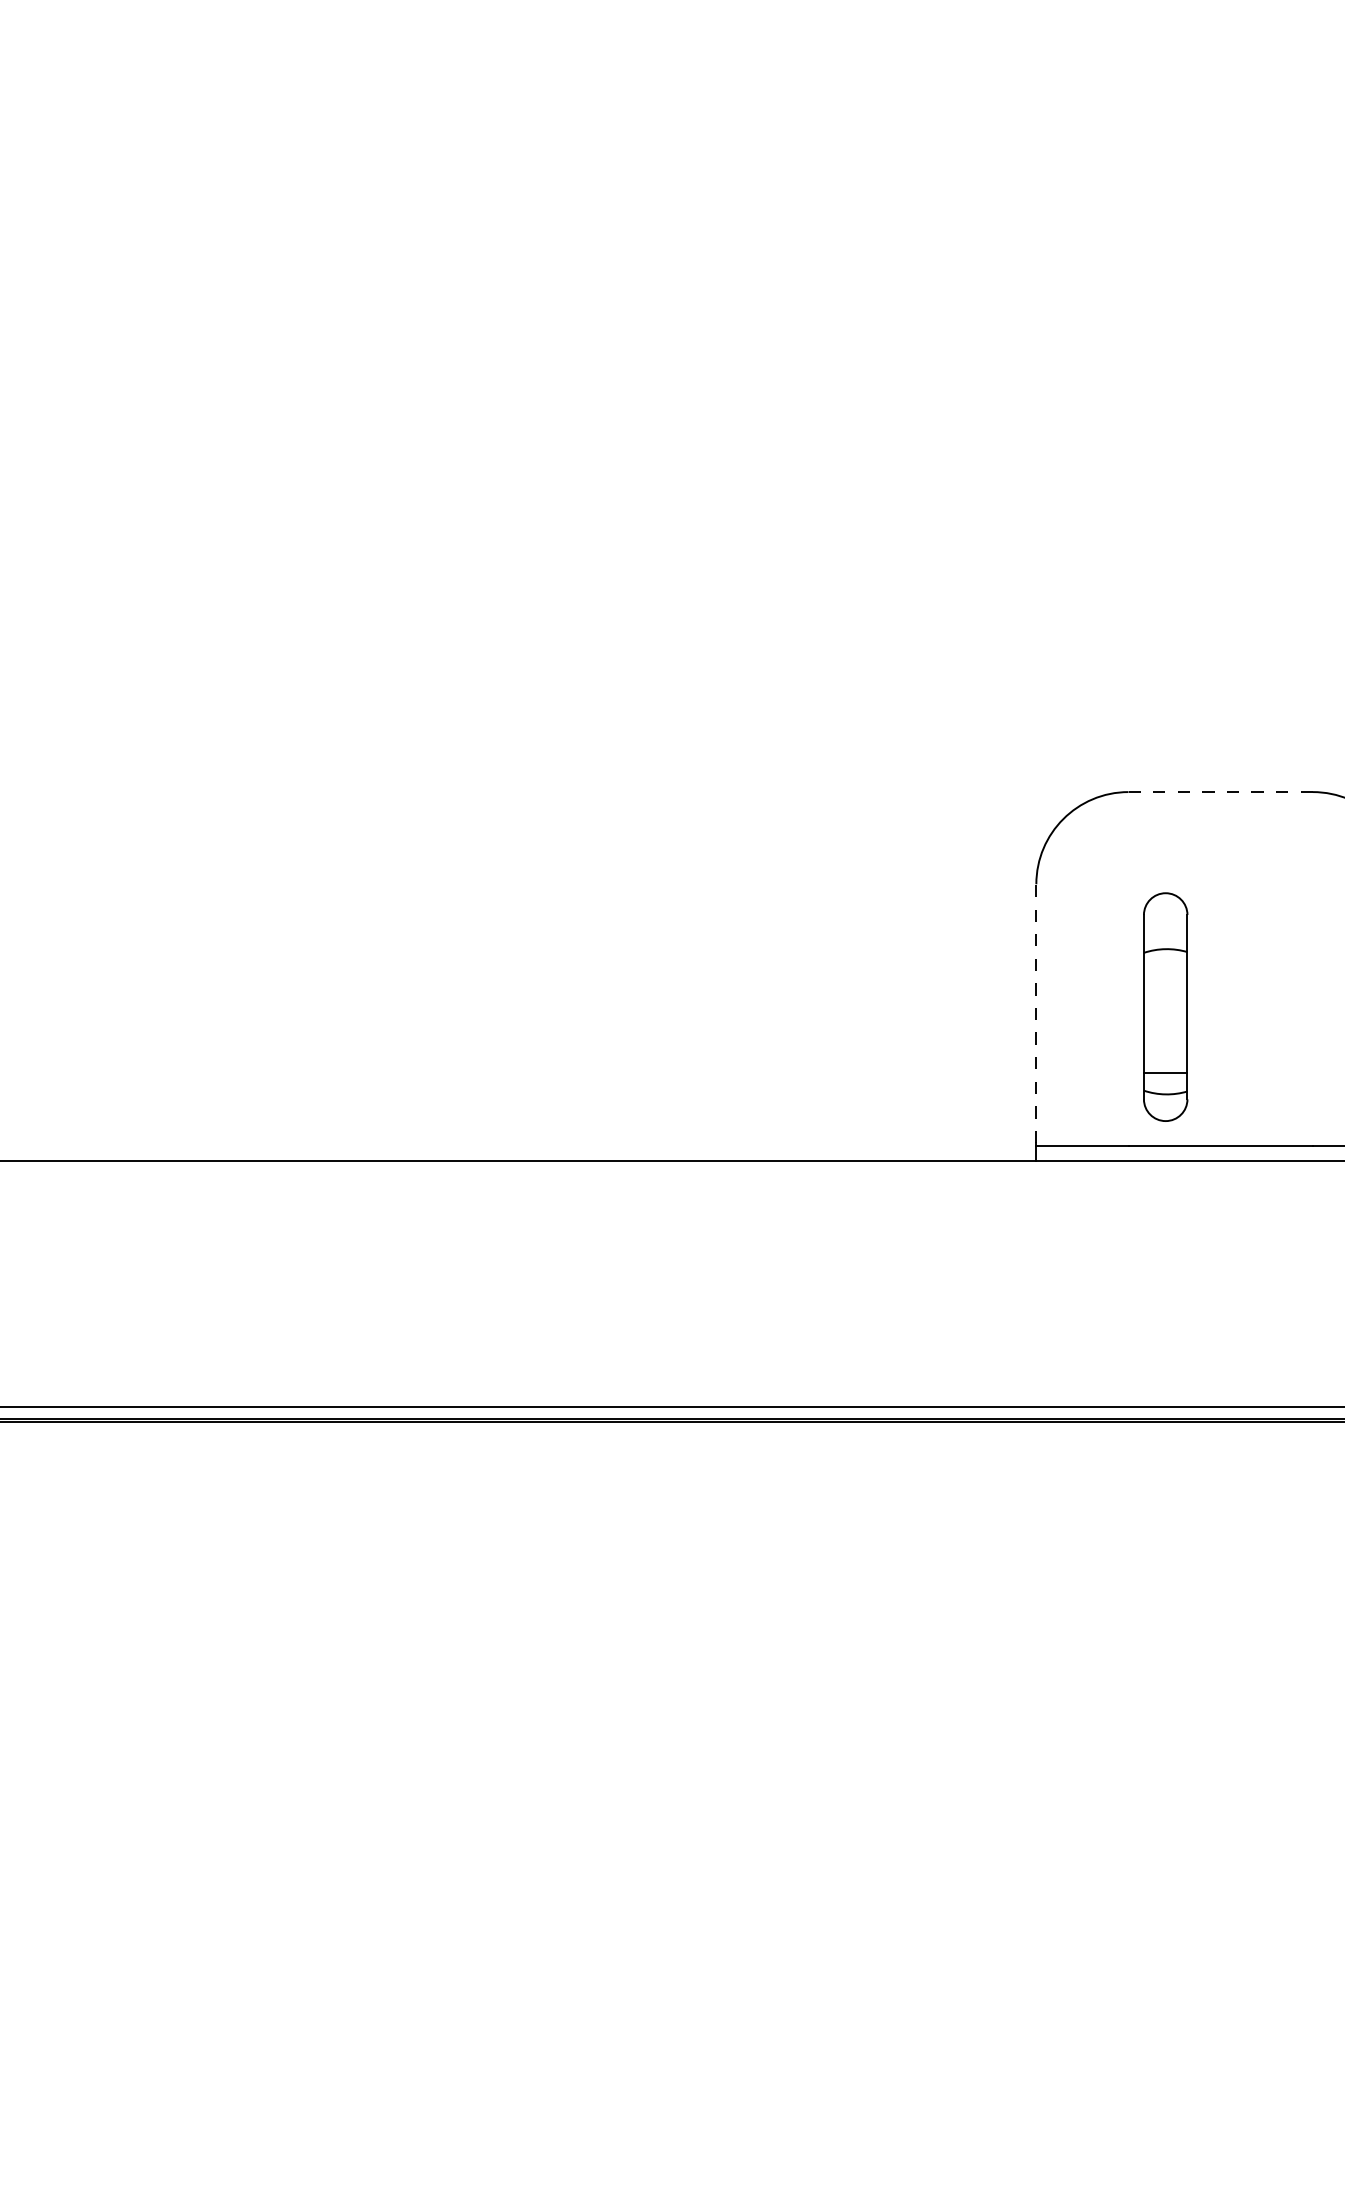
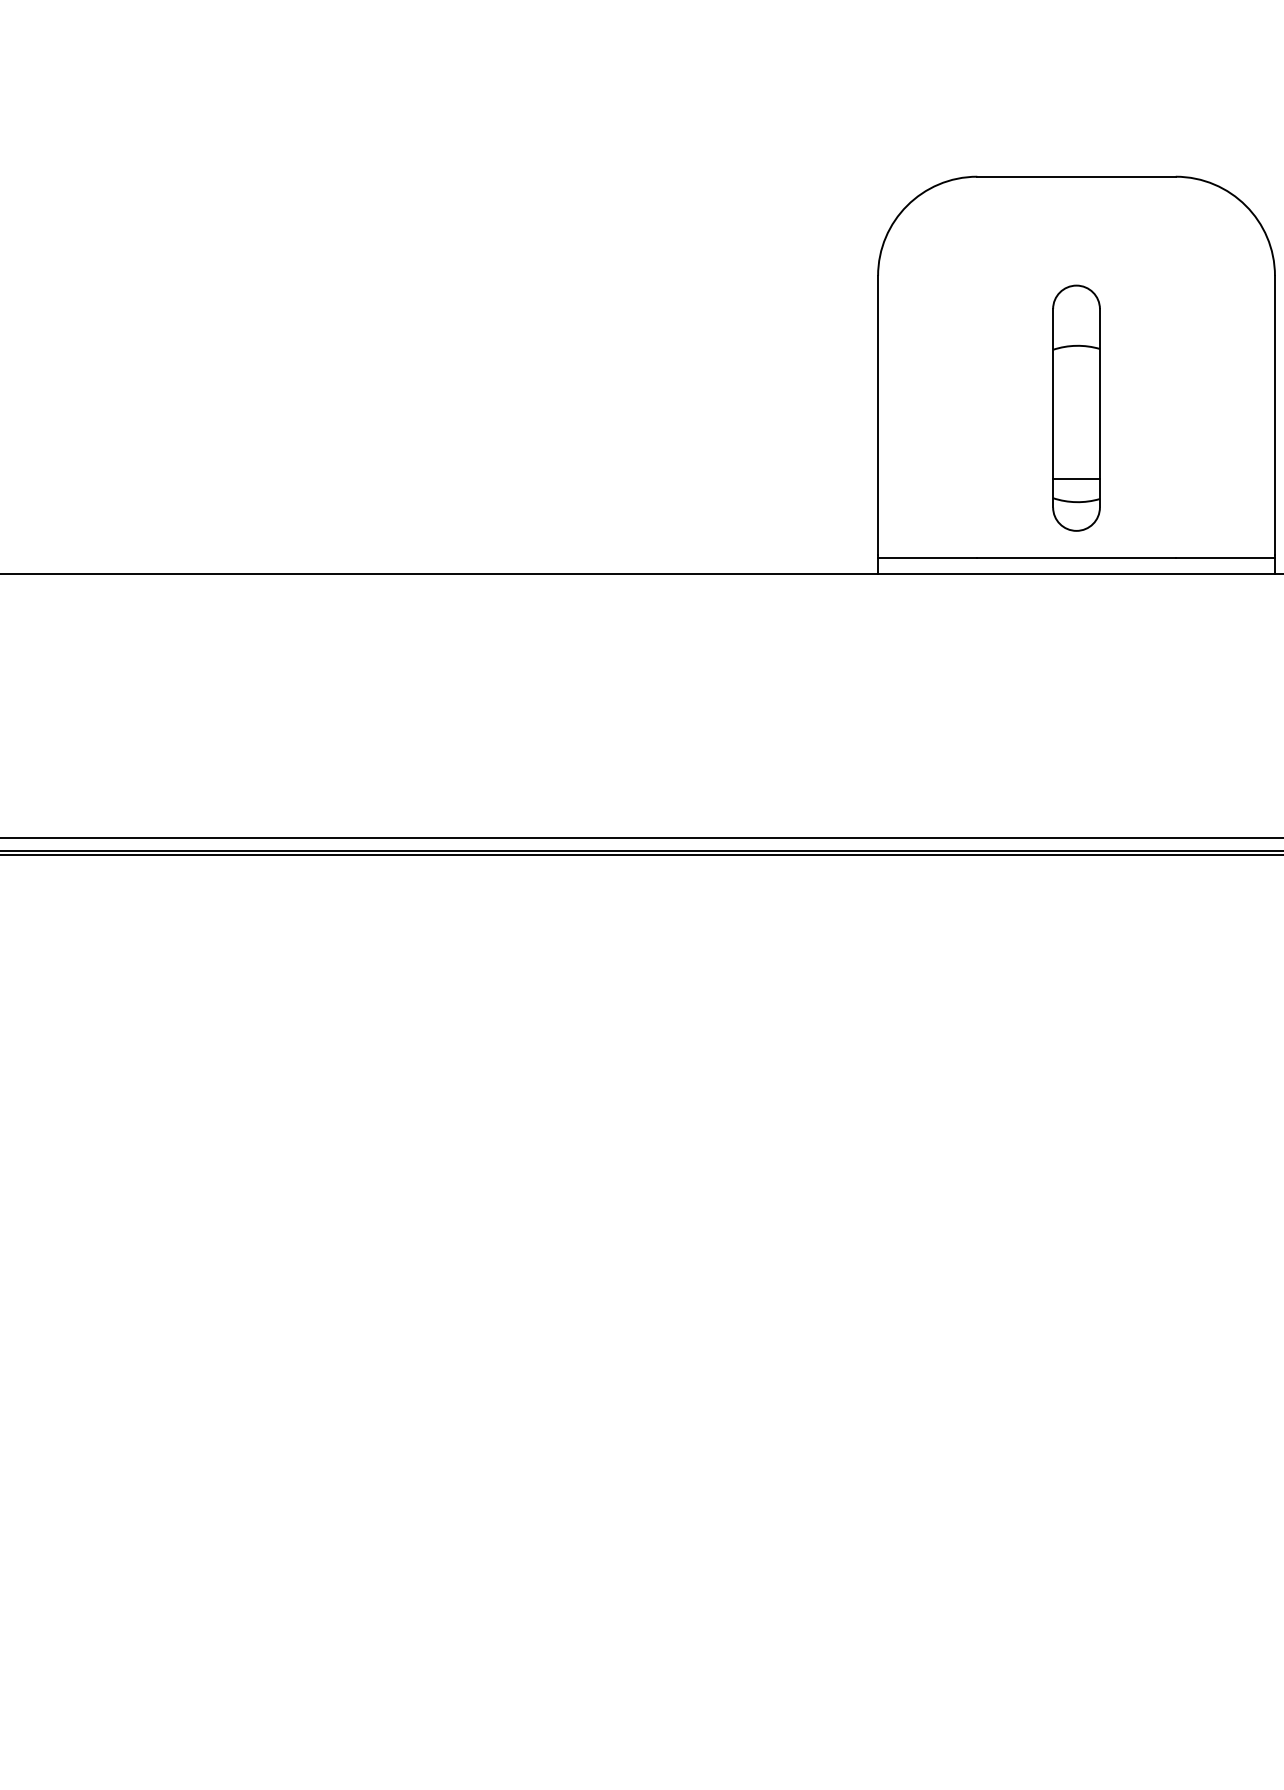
line: (1220, 792) -> (1076, 177), dashed -> solid
part: (1165, 1006) -> (1076, 407), moved
line: (1036, 1013) -> (878, 415), dashed -> solid

